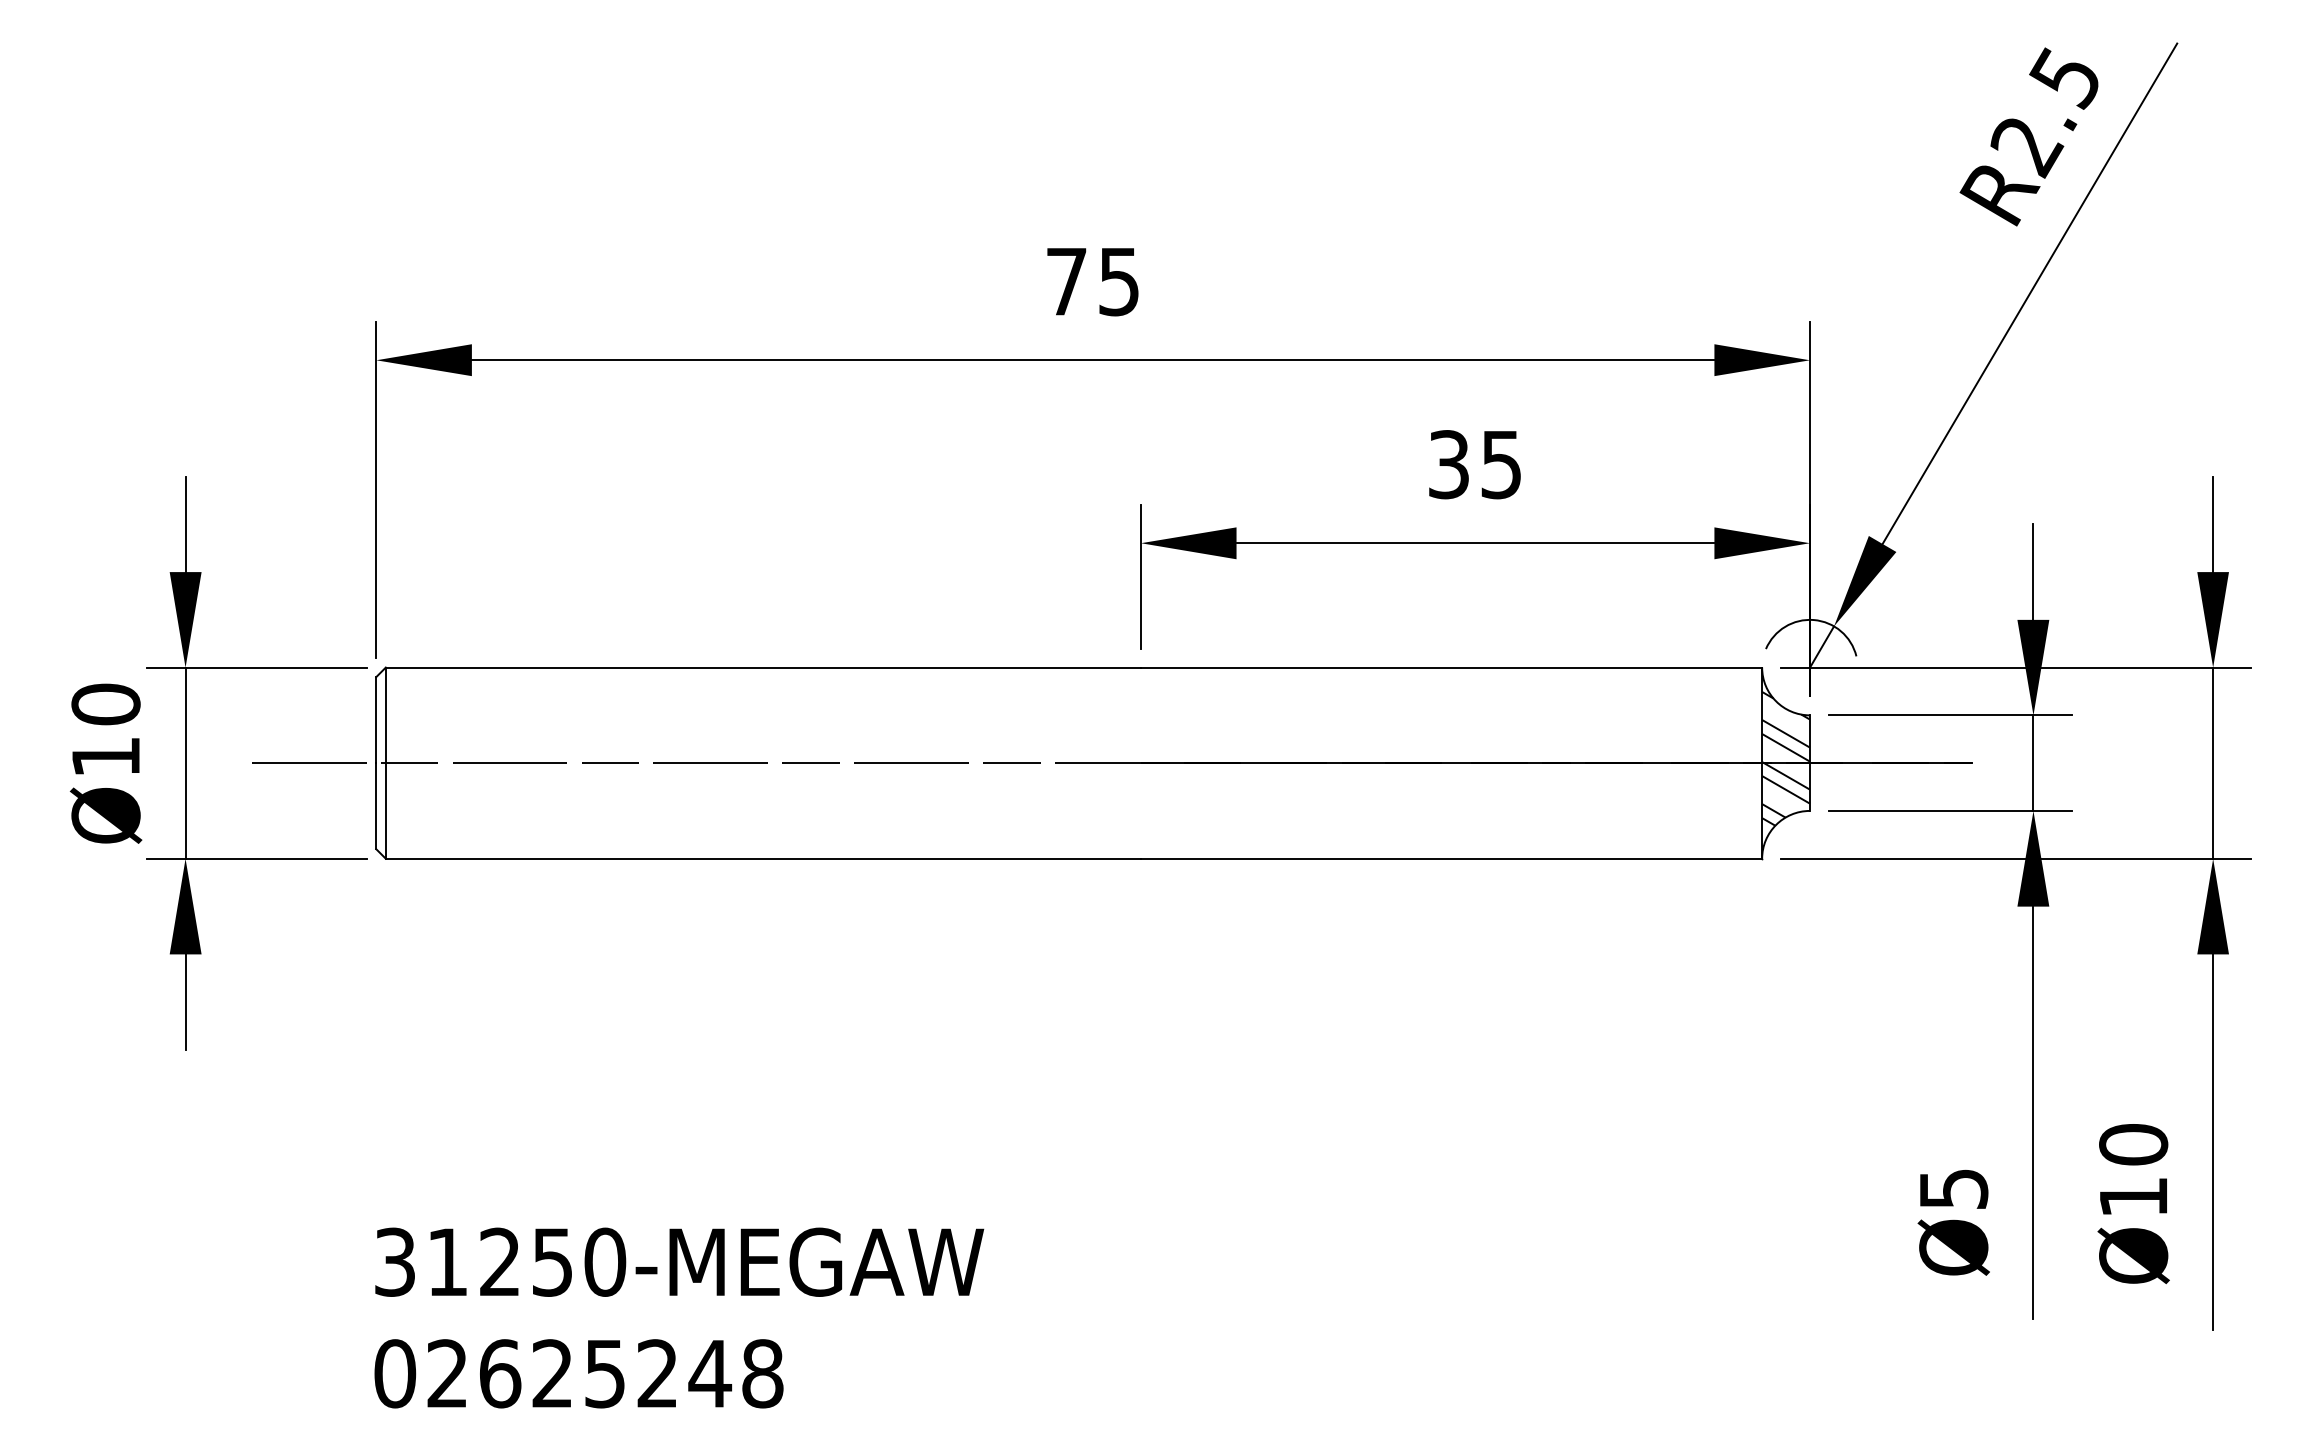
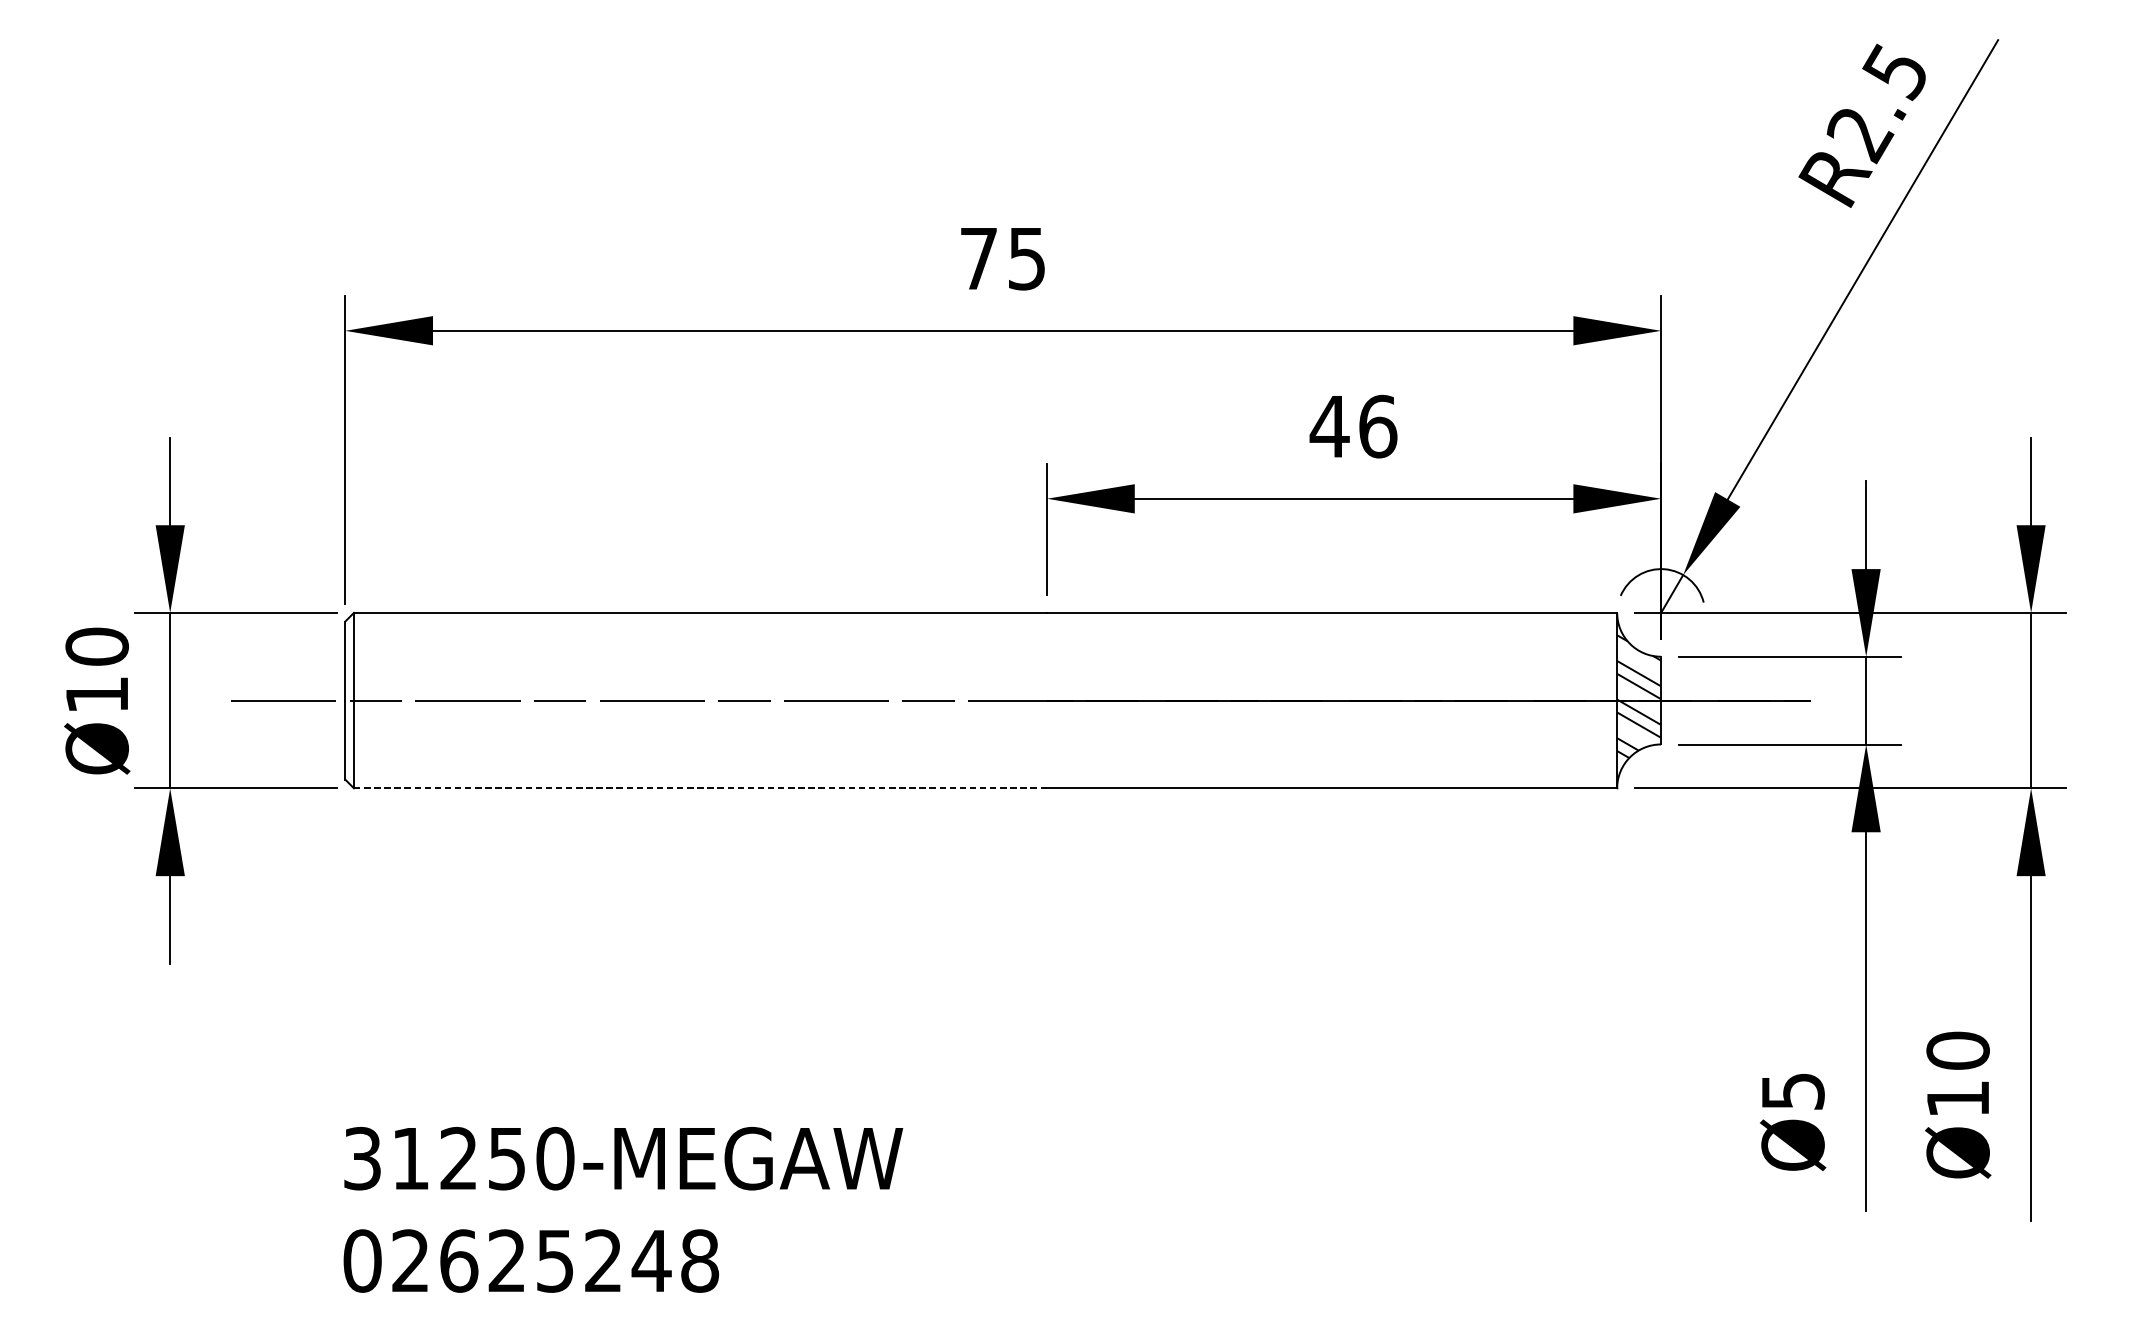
text: (1474, 464) -> (1353, 426), 35 -> 46
line: (763, 858) -> (700, 788), solid -> dashed

